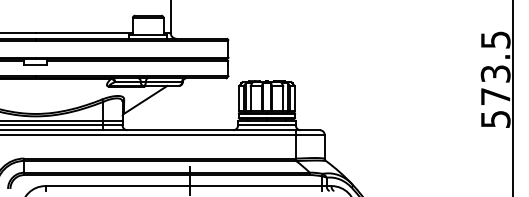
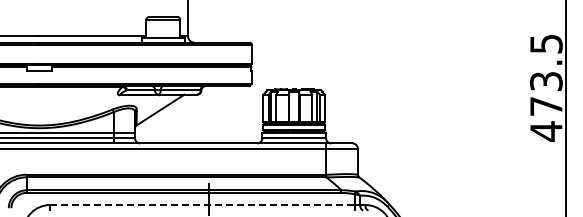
text: (495, 119) -> (546, 131), 573.5 -> 473.5
line: (184, 186) -> (203, 205), solid -> dashed

